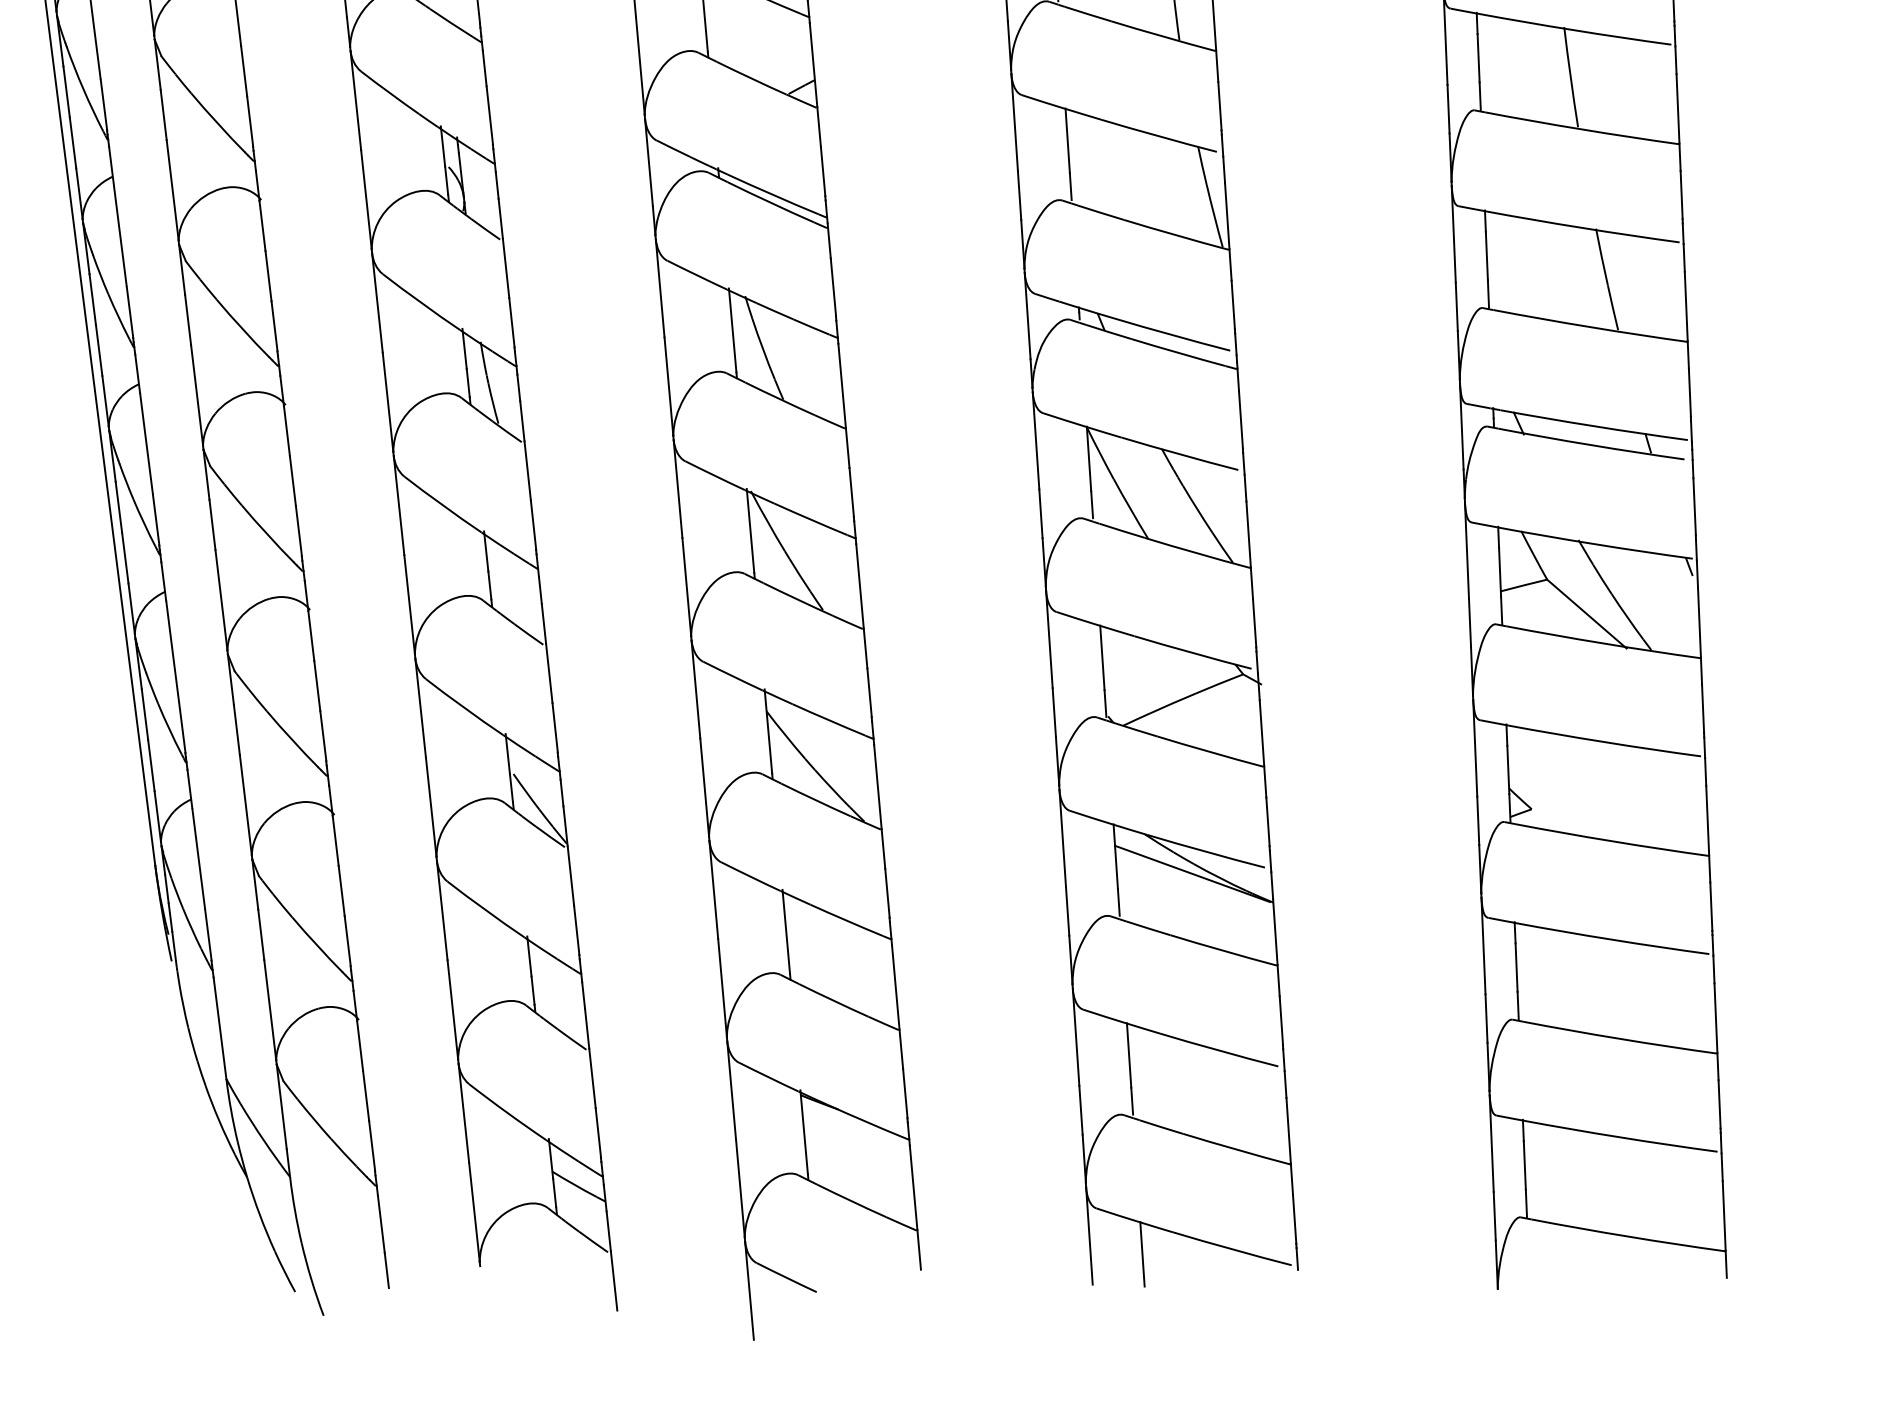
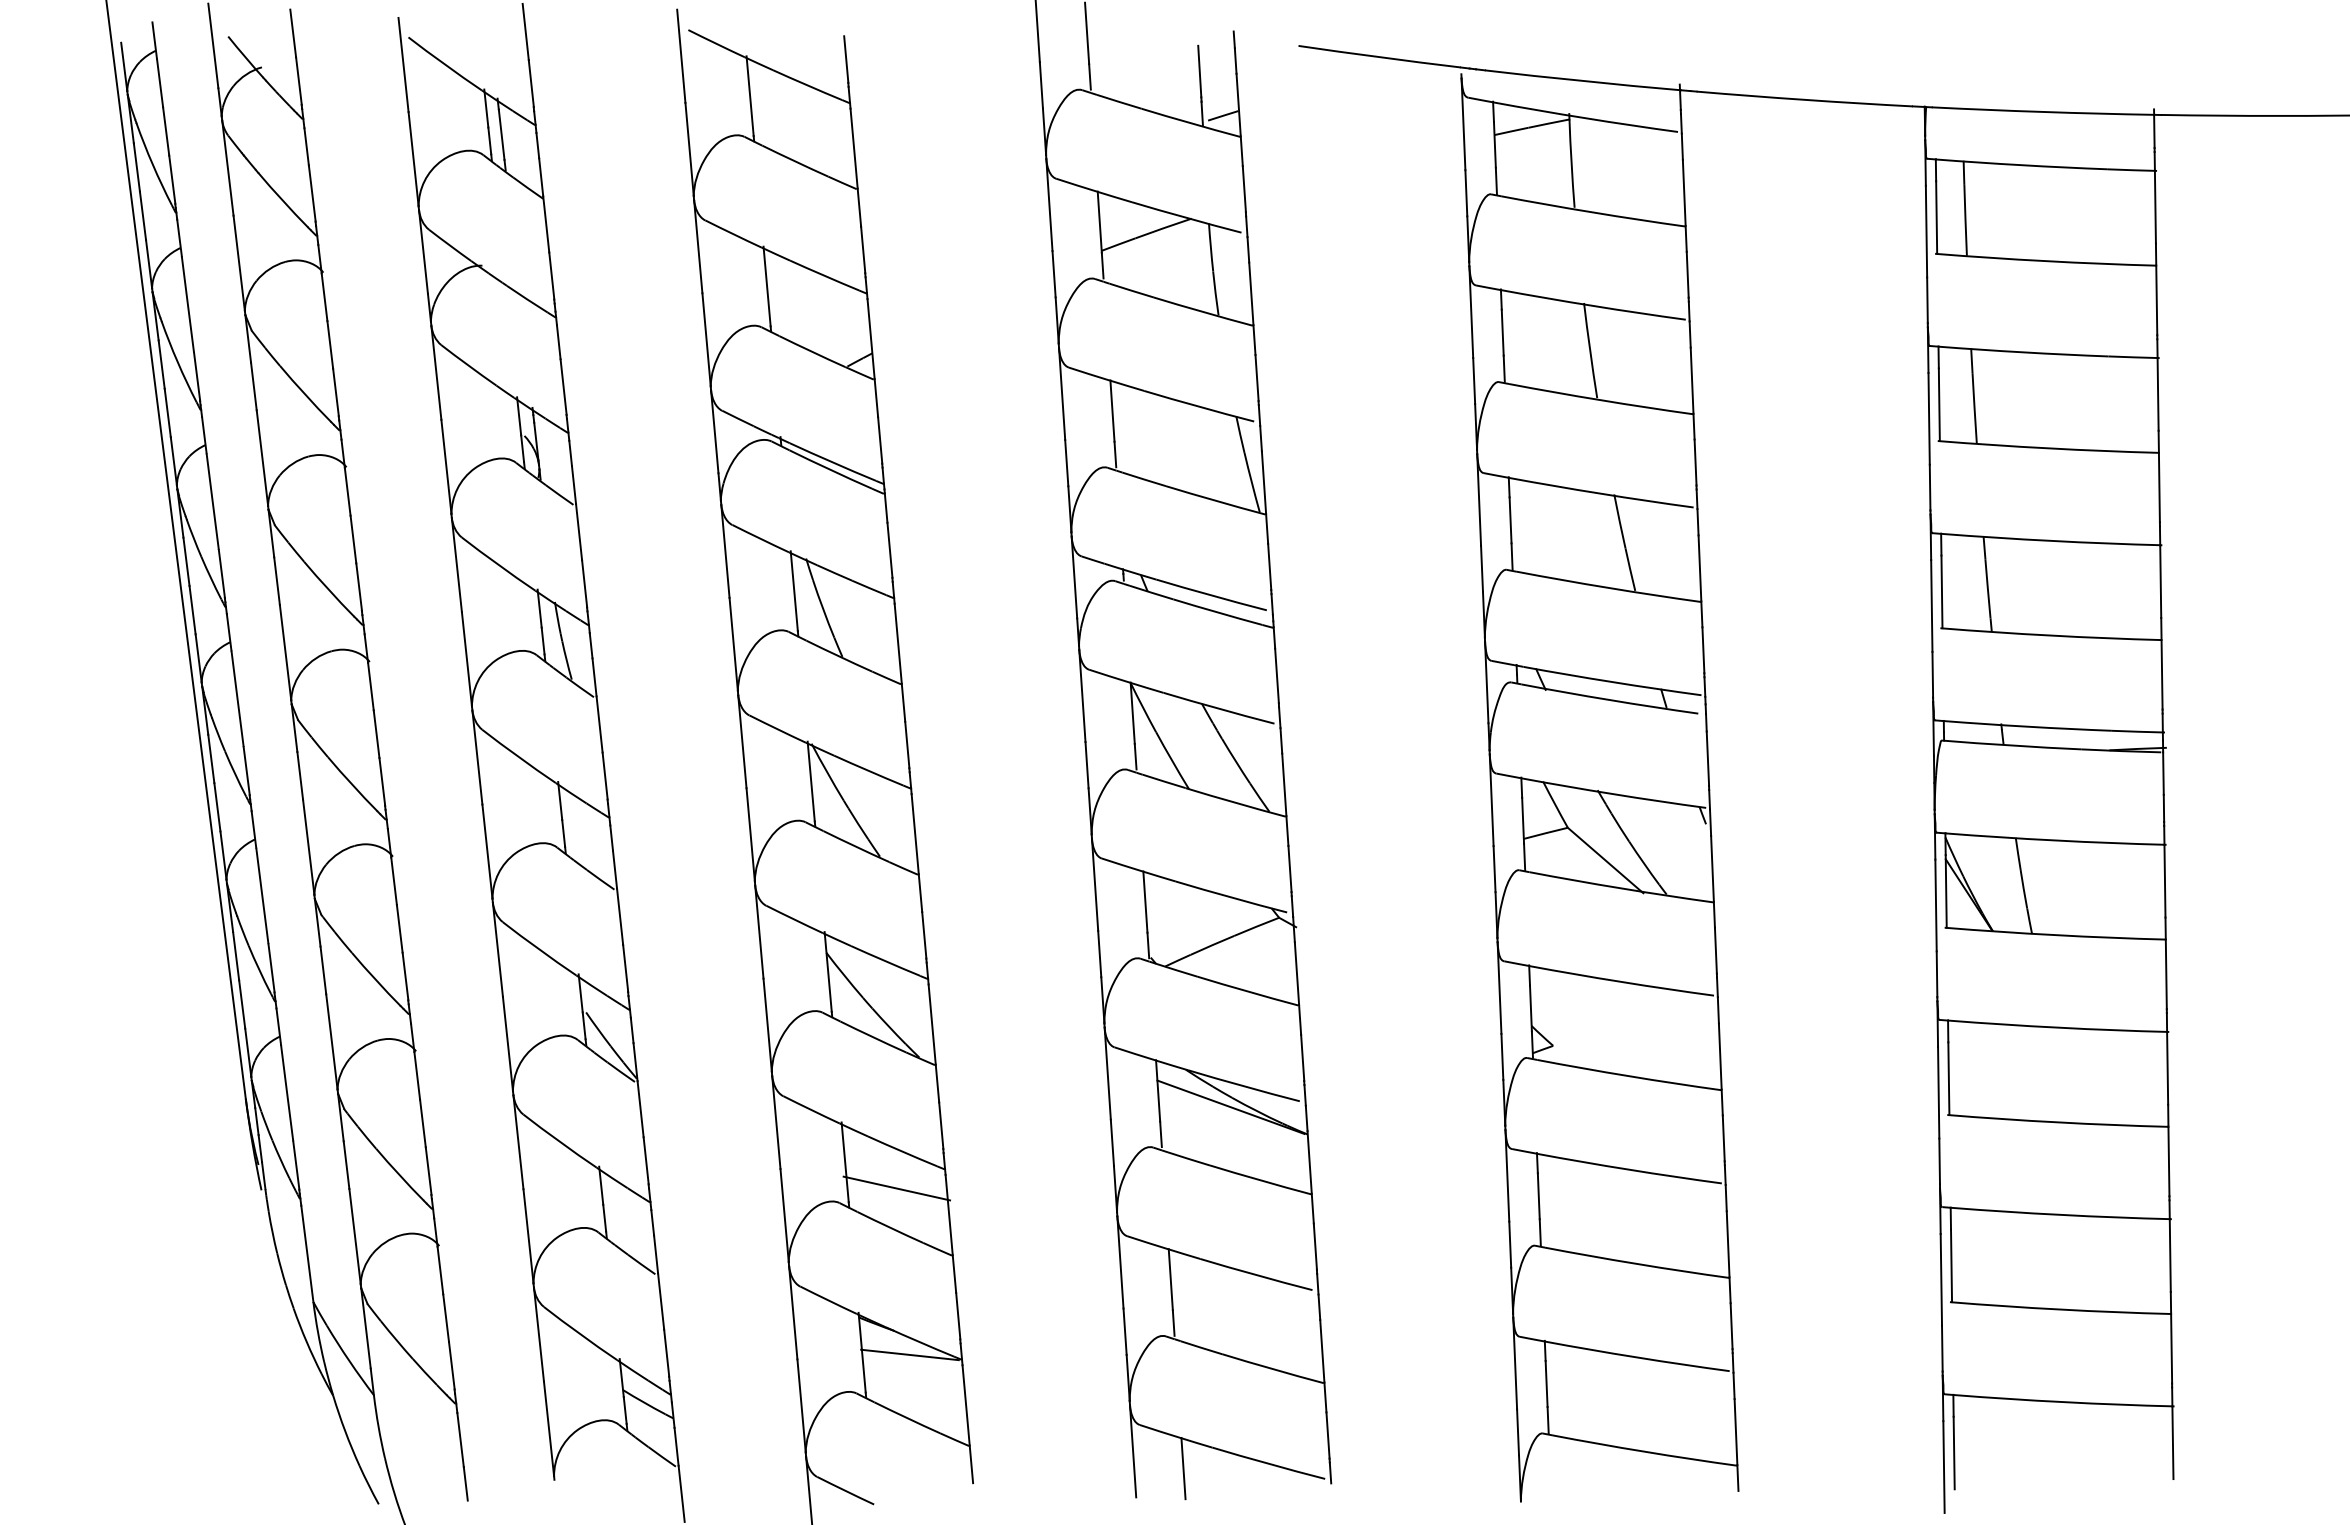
line: (840, 959) -> (896, 1188), added
line: (854, 1134) -> (909, 1354), added

